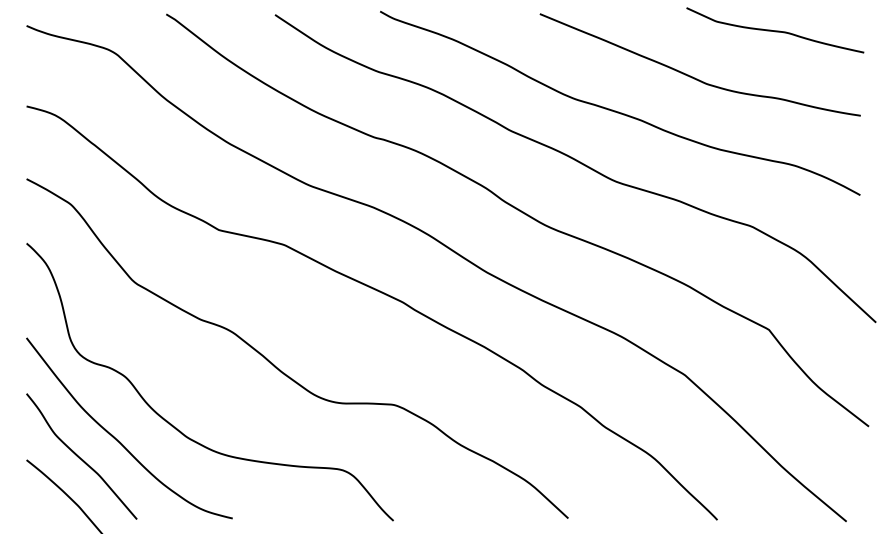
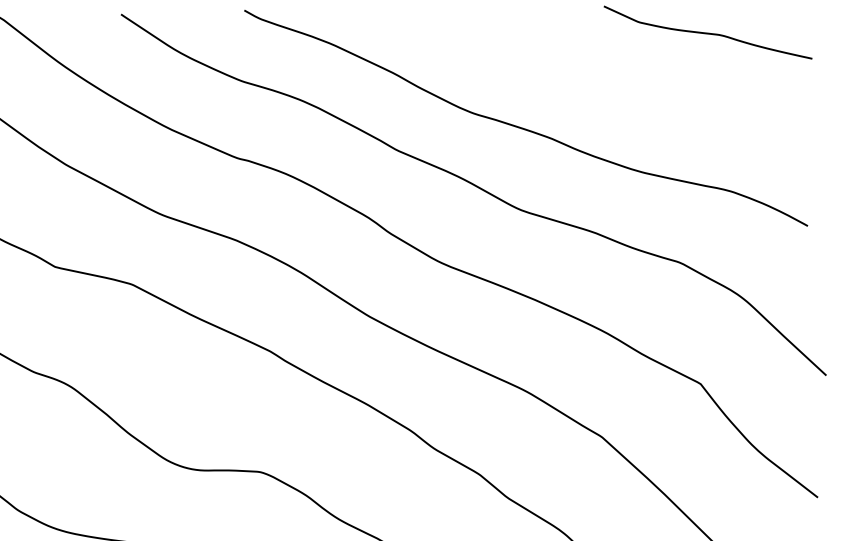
curve: (695, 77) -> (614, 87), removed

